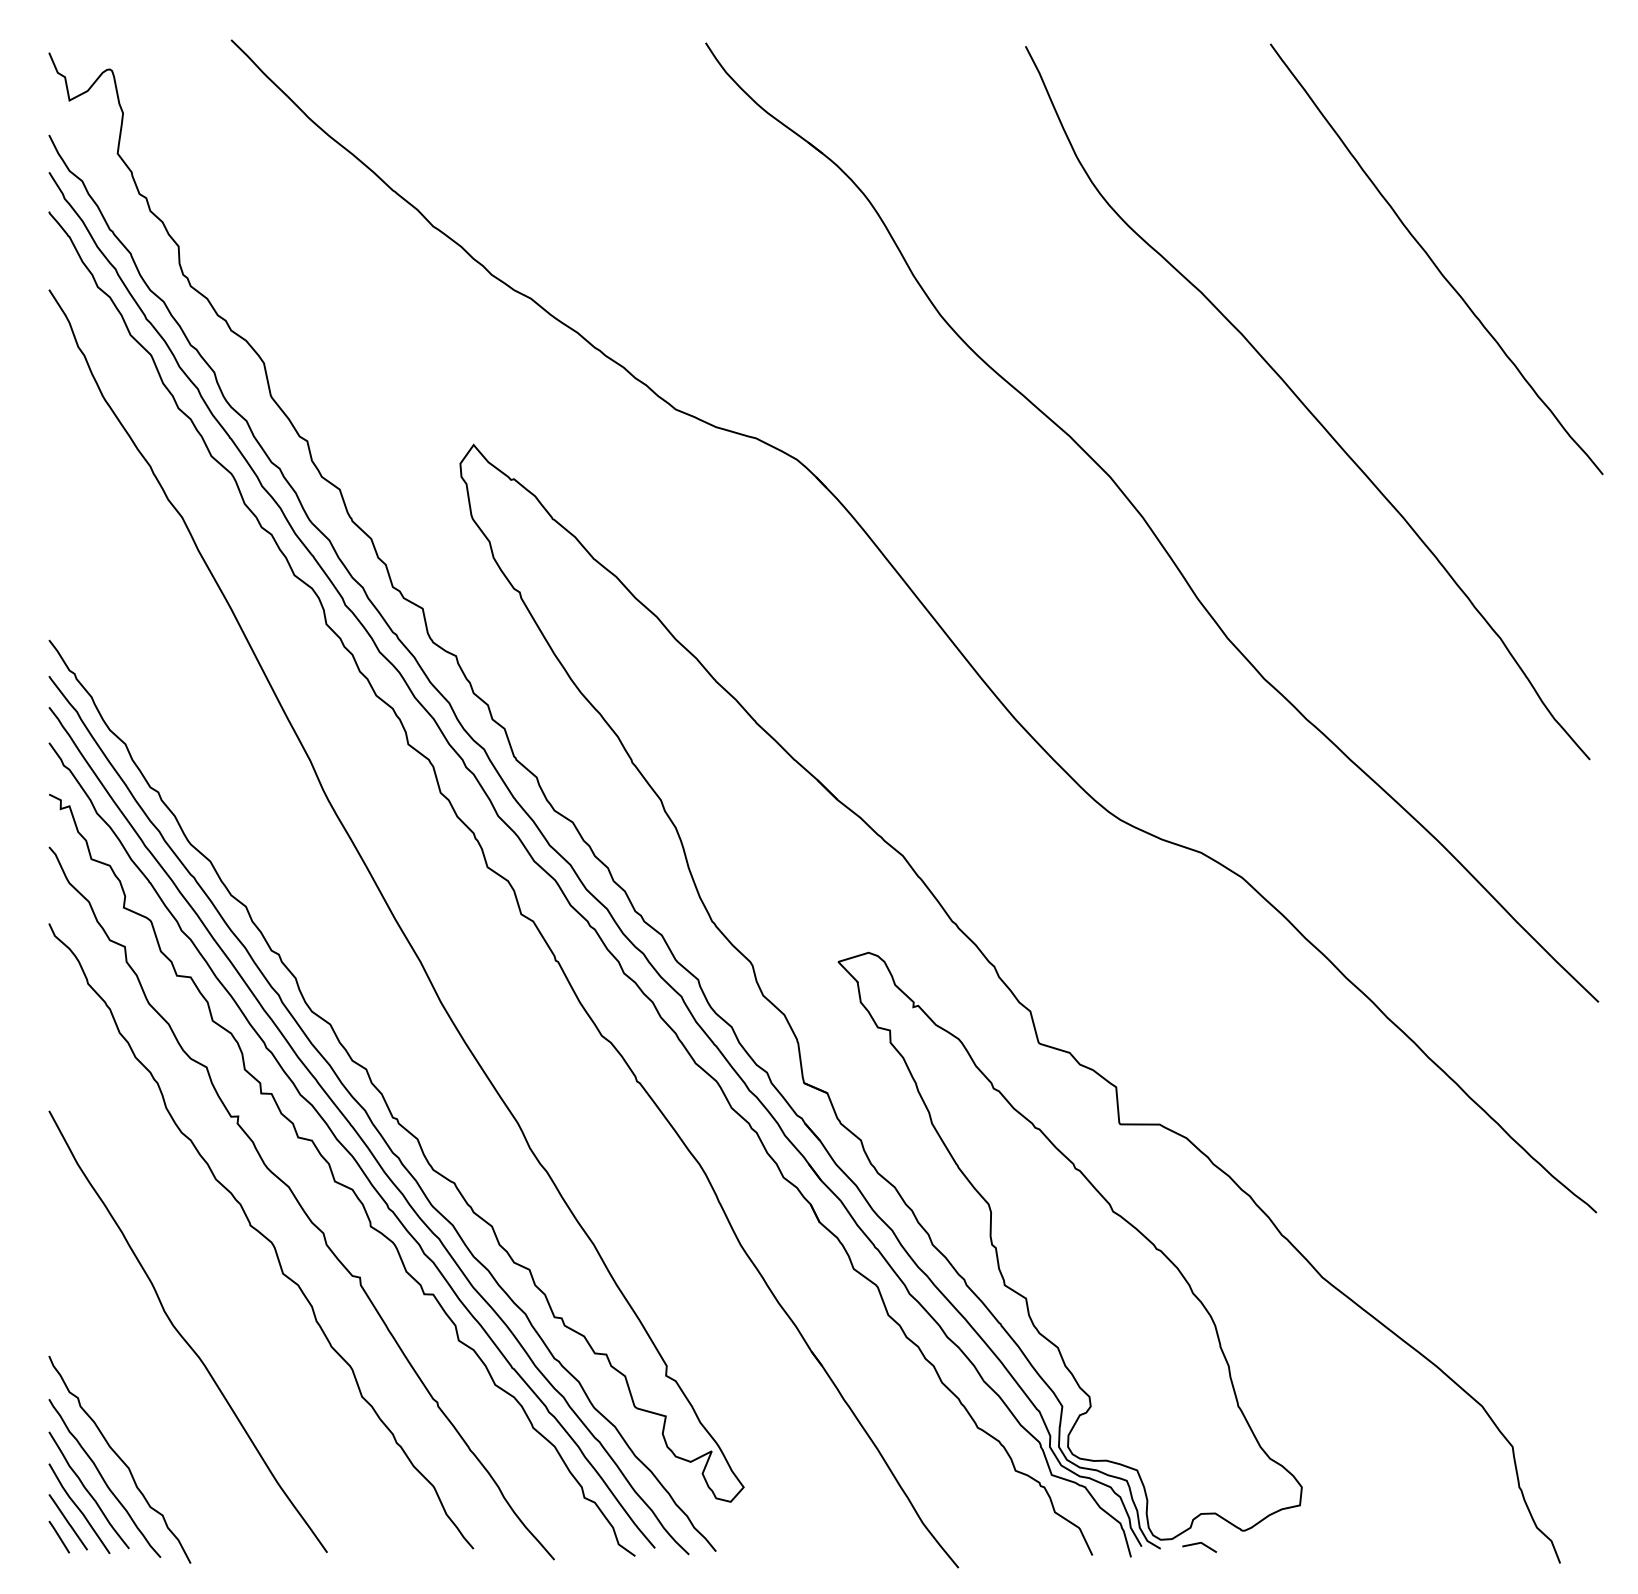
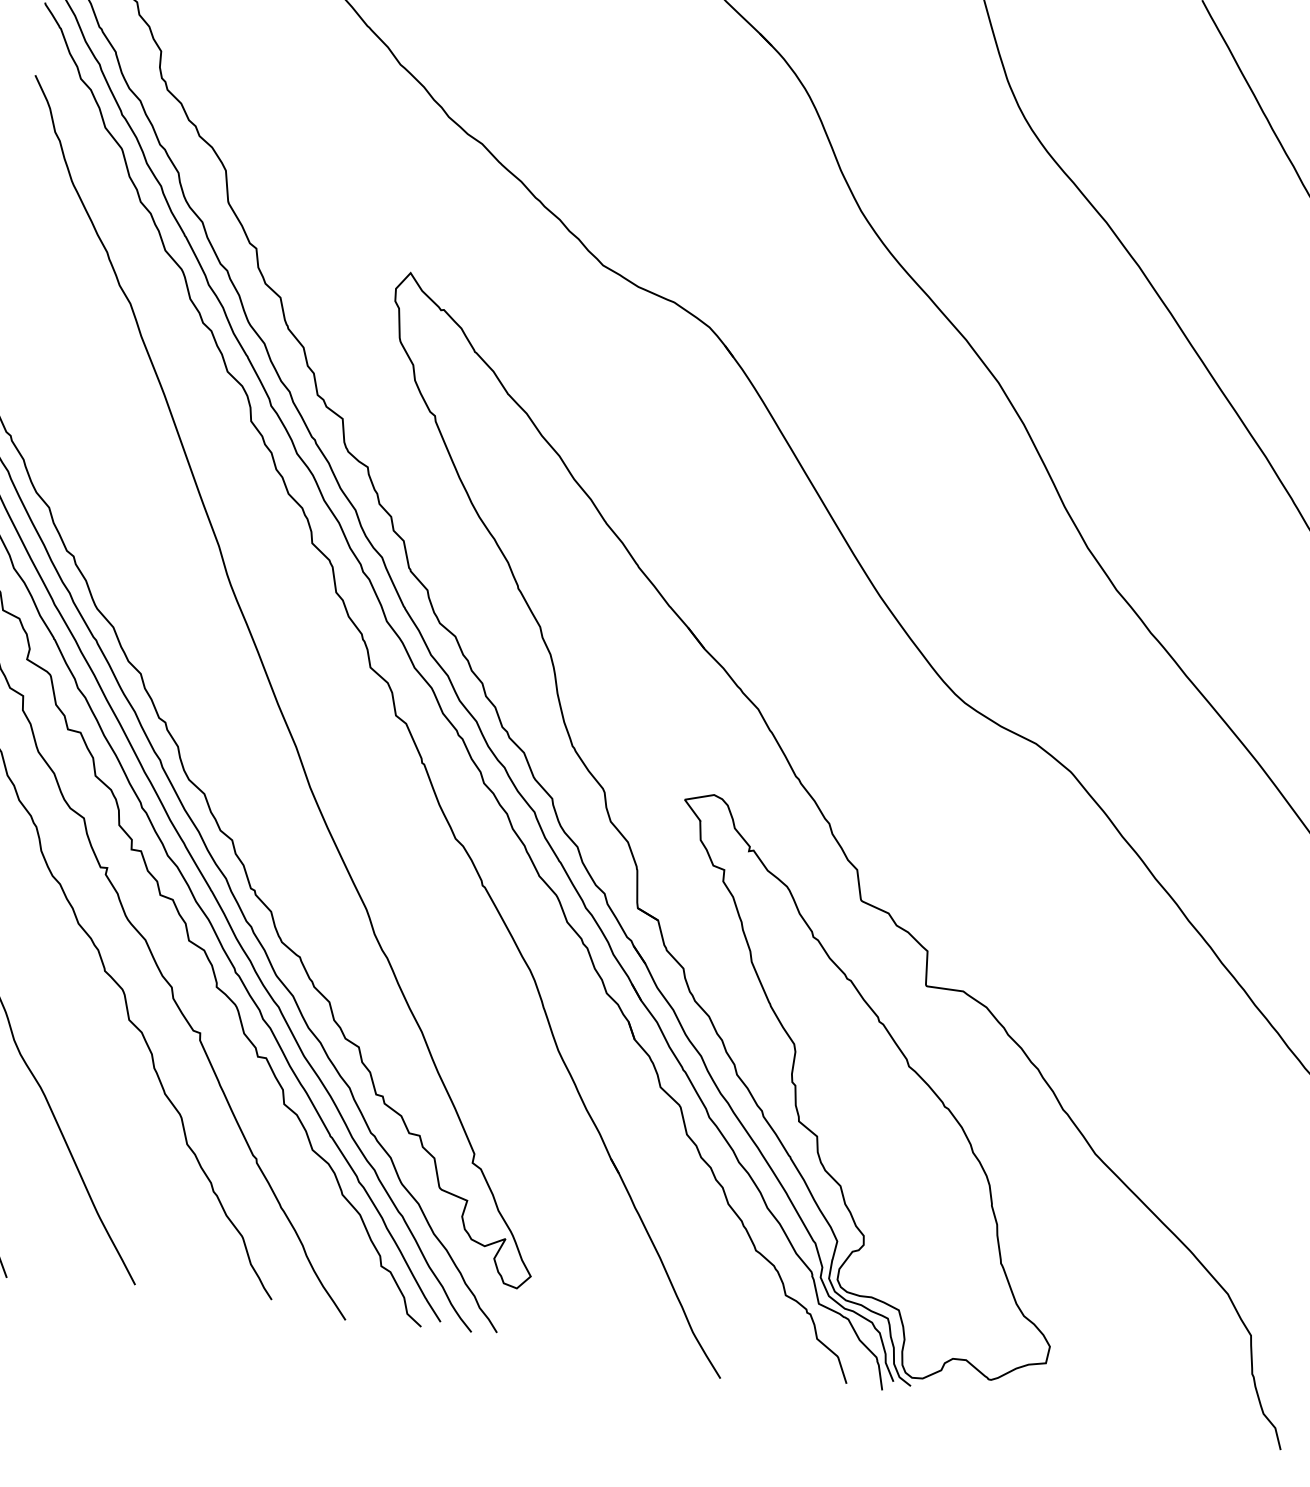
line: (1198, 1544) -> (946, 1386), removed

